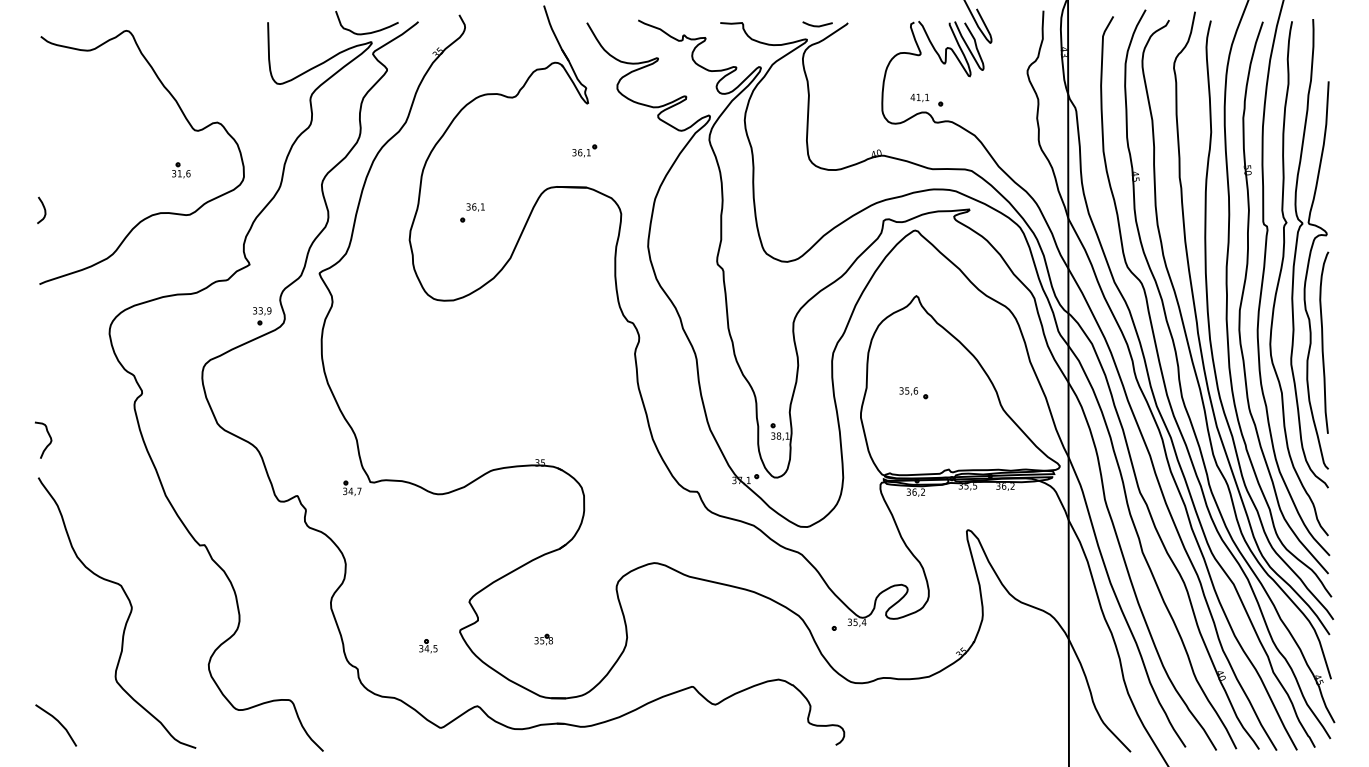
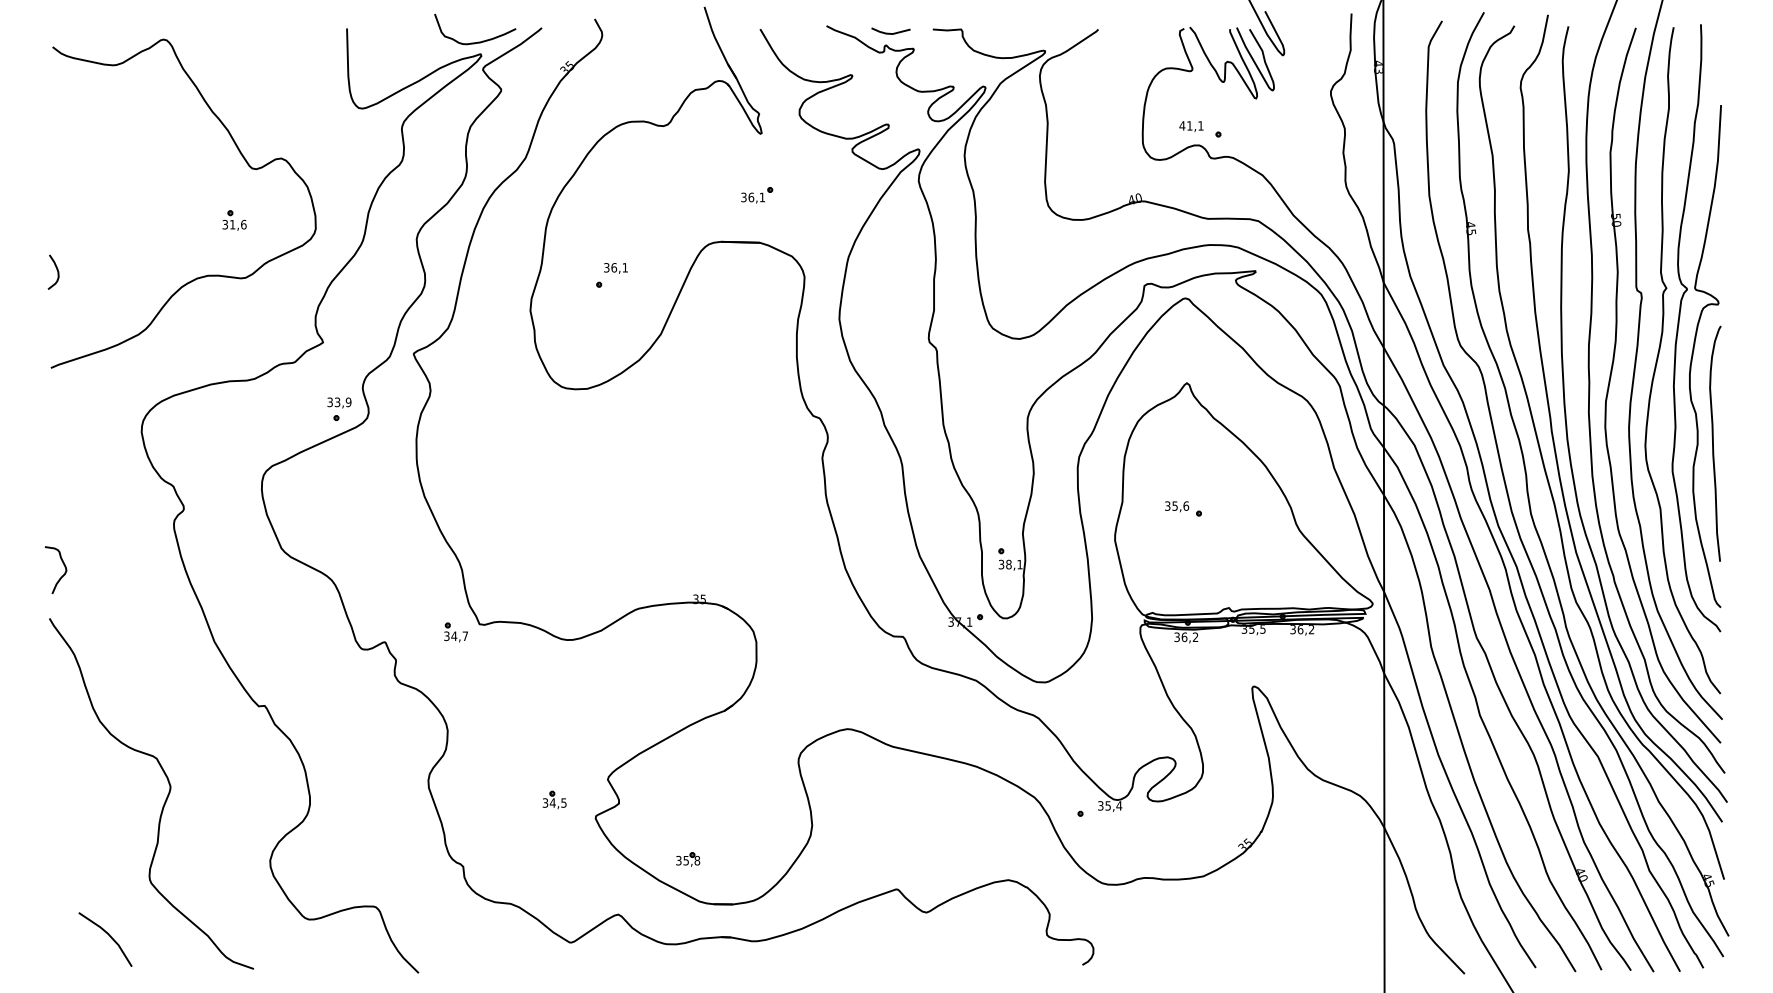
line: (816, 25) -> (889, 32), moved
part: (544, 639) -> (688, 859), moved
part: (428, 645) -> (554, 799), moved
line: (58, 722) -> (108, 935), moved

